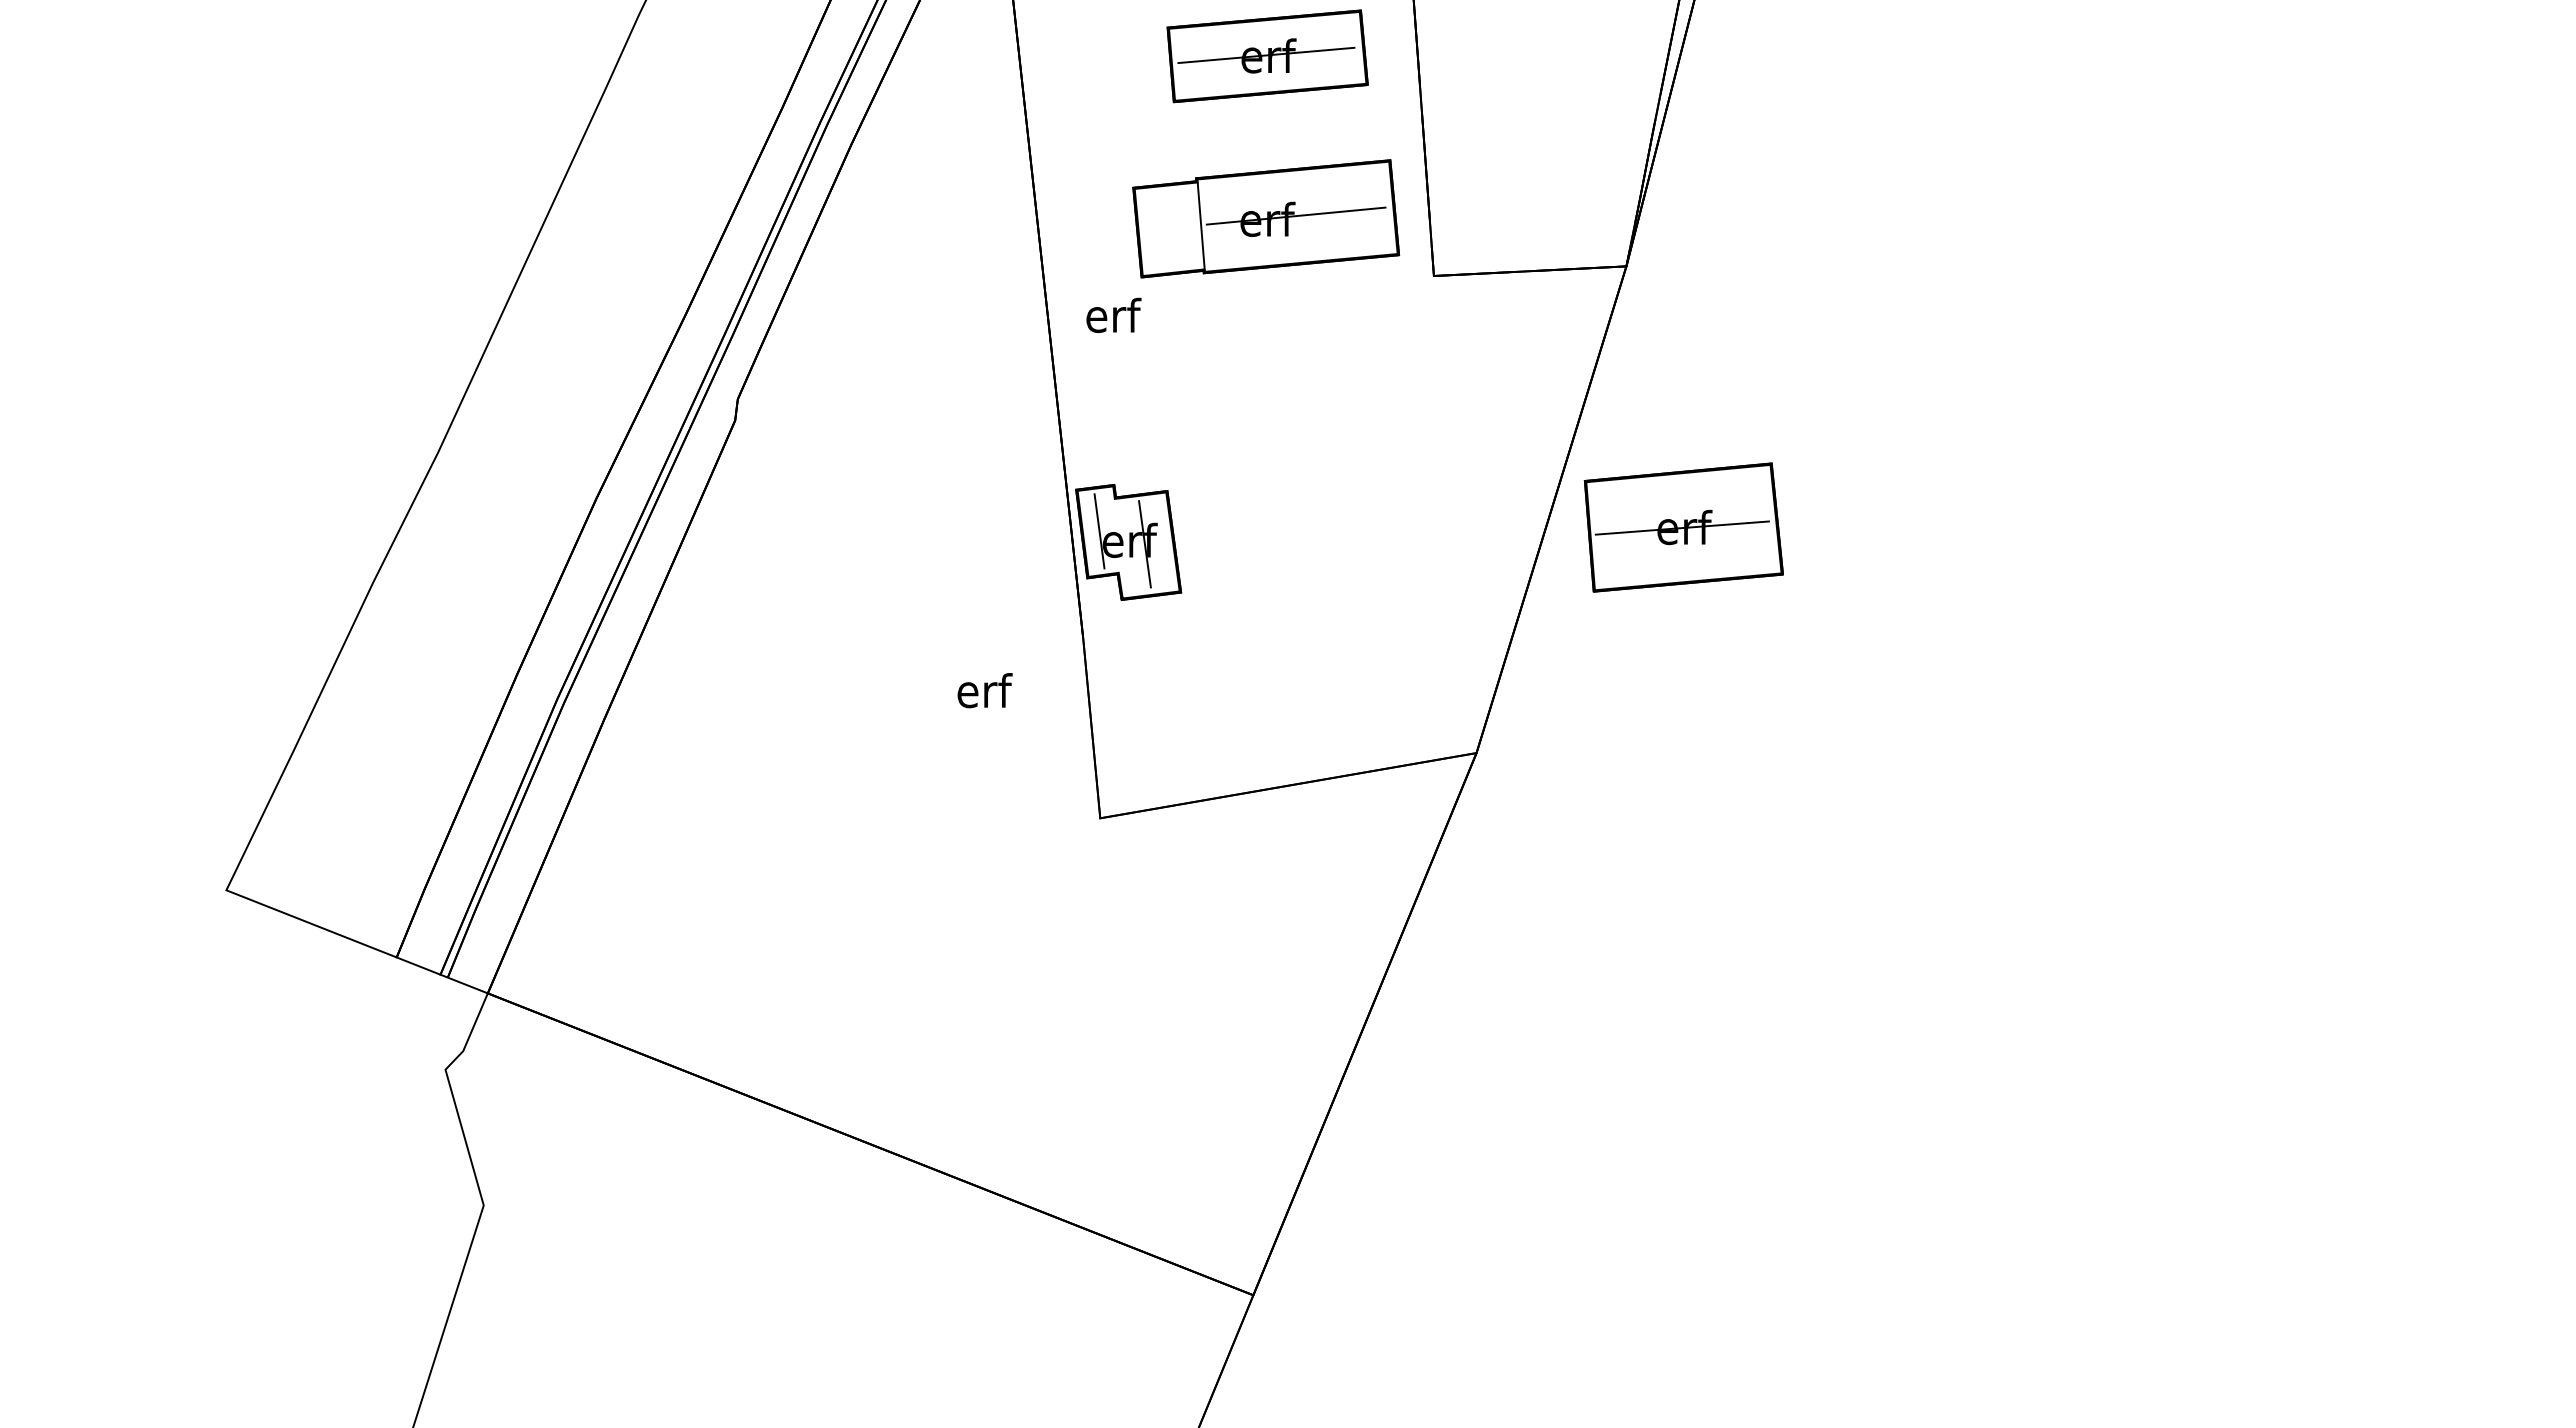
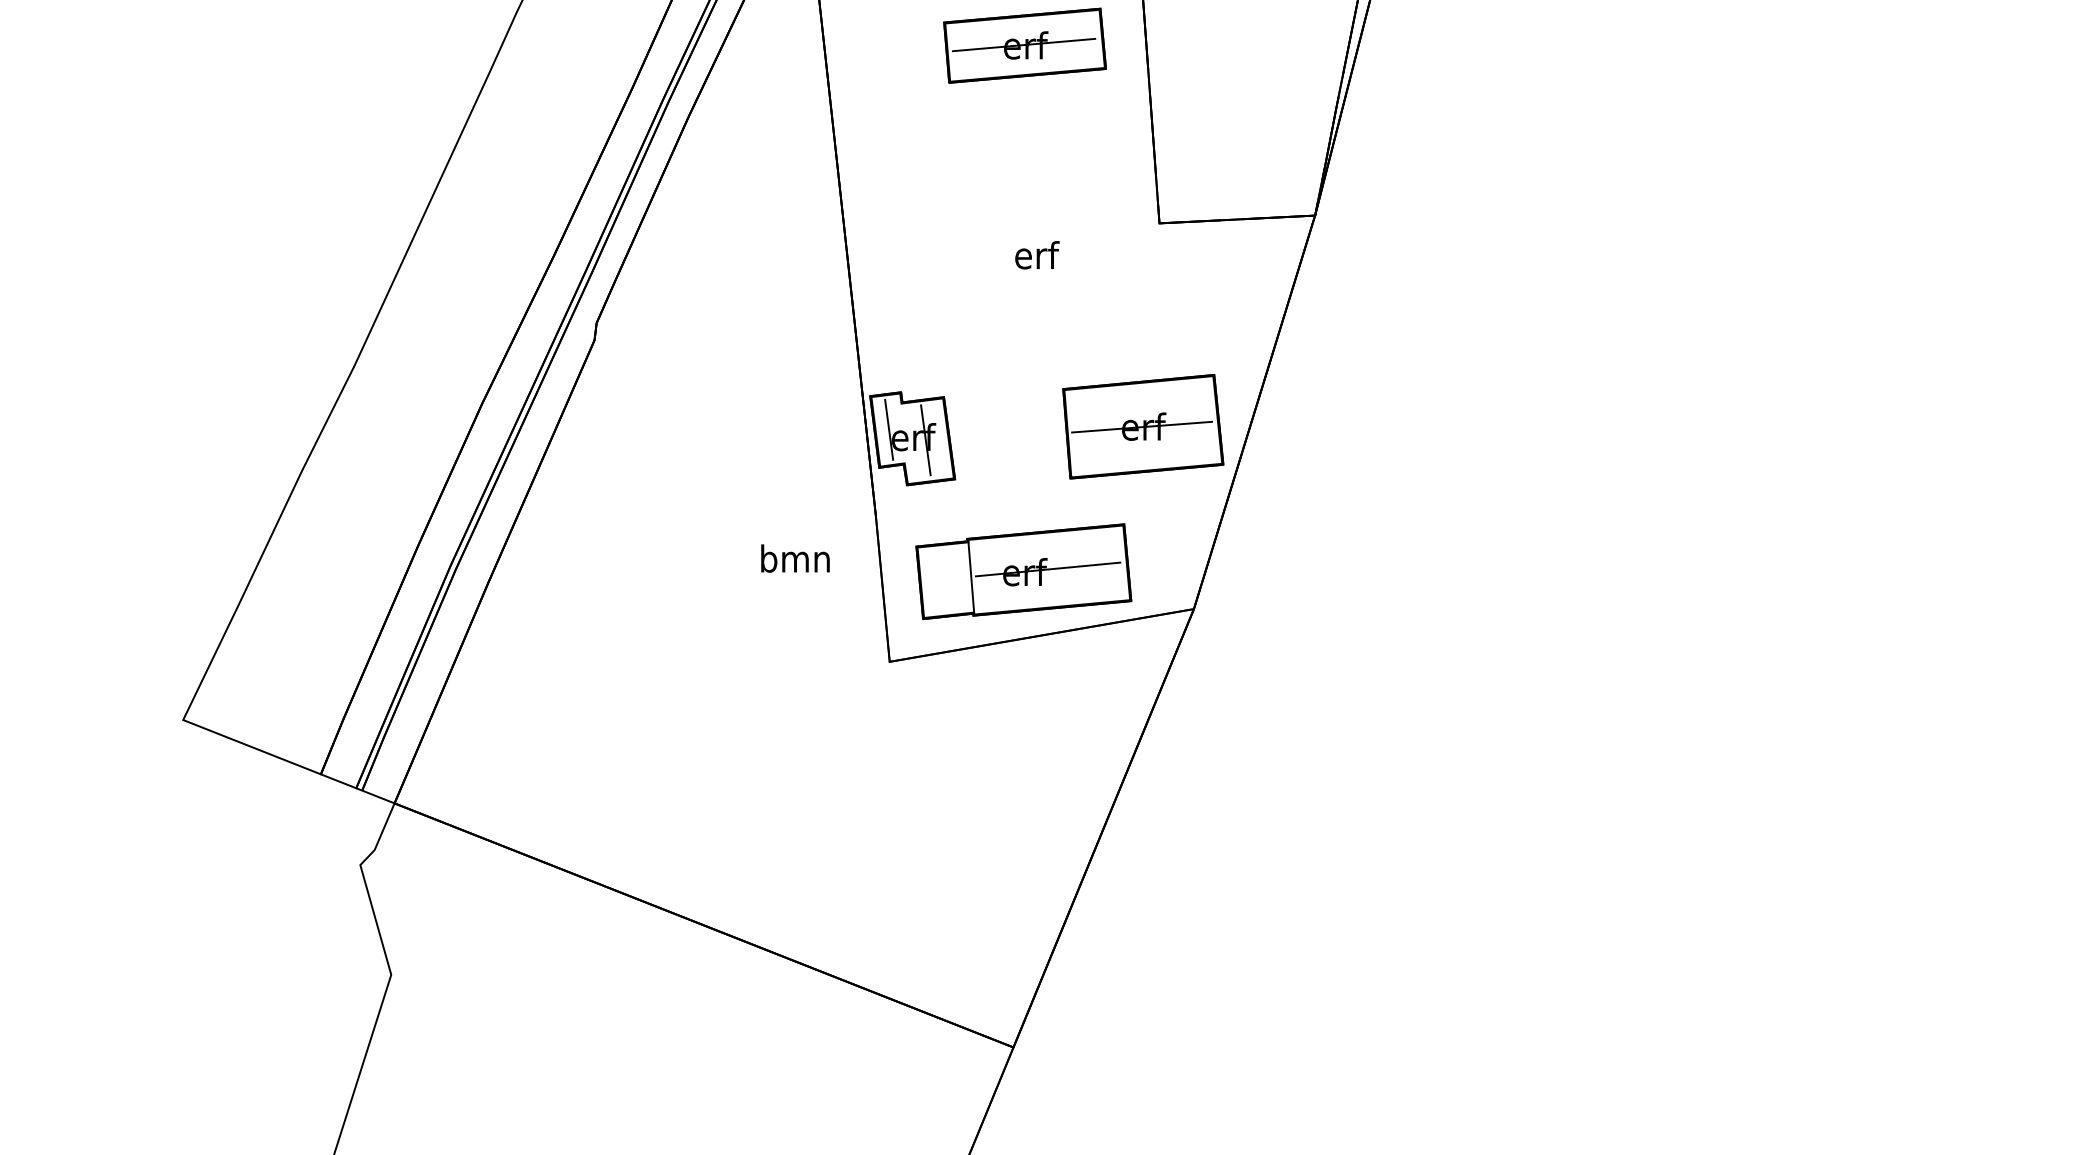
part: (1266, 218) -> (1024, 571), moved
text: (1113, 314) -> (1037, 254), moved
part: (1683, 527) -> (1142, 426), moved
text: (983, 690) -> (795, 558), erf -> bmn

